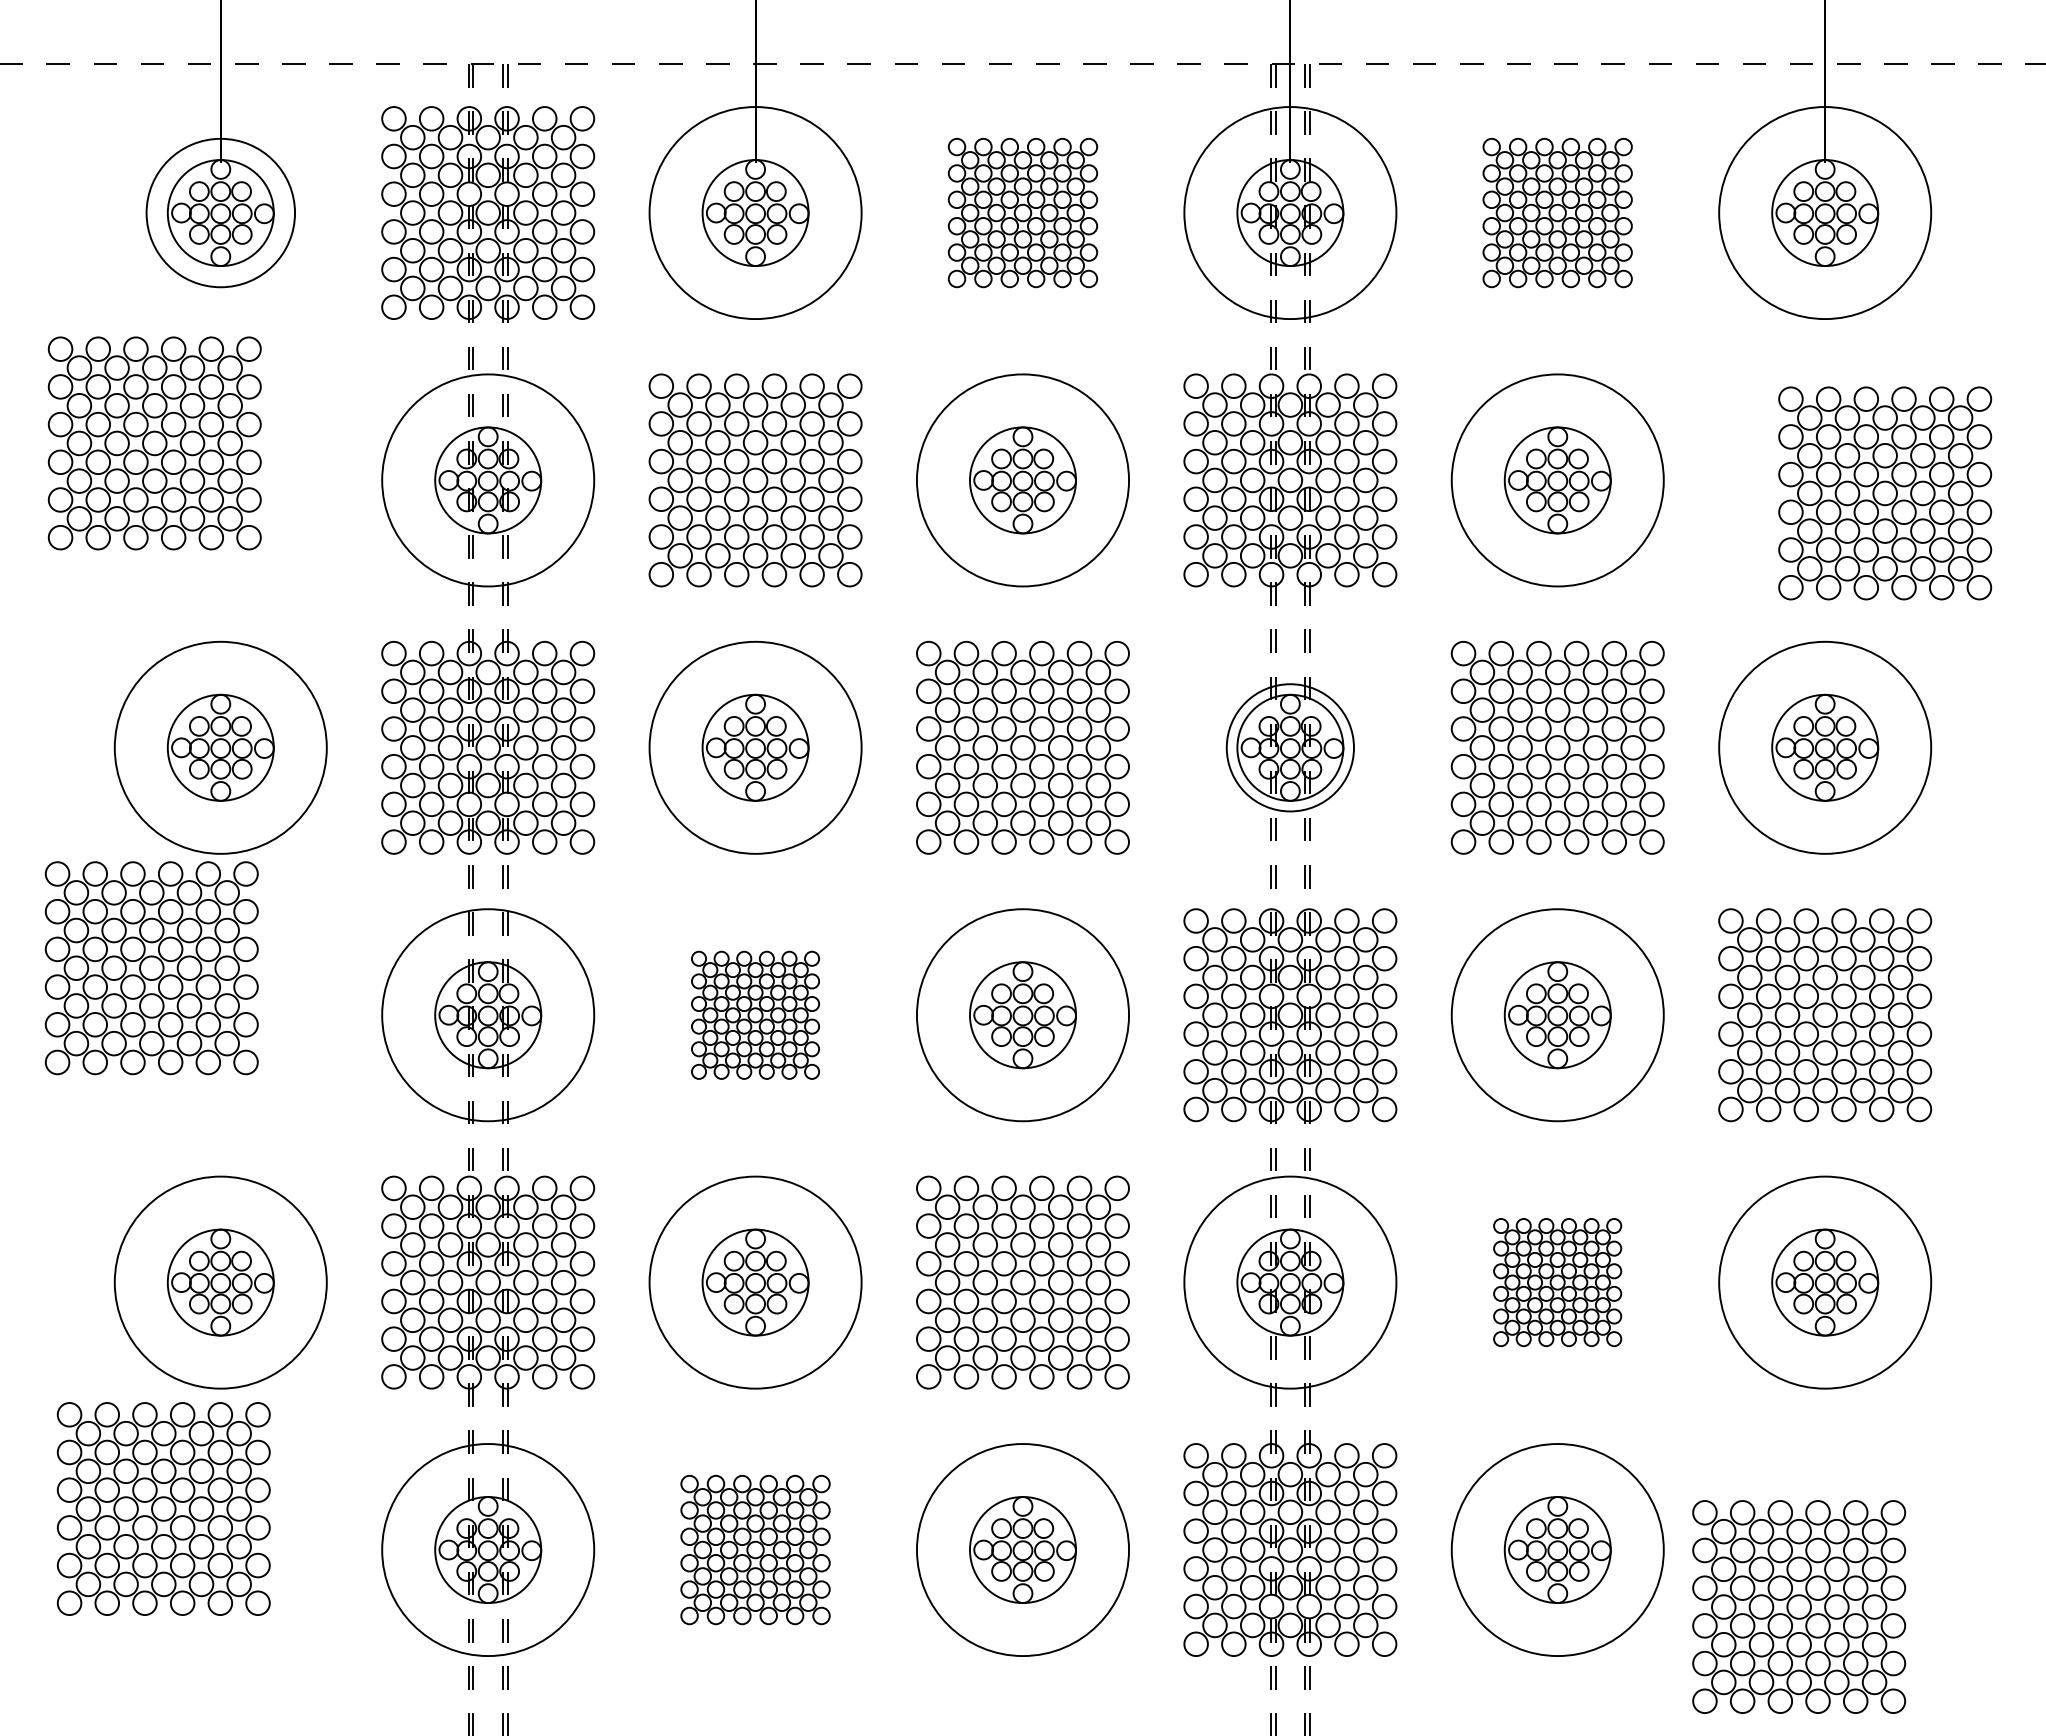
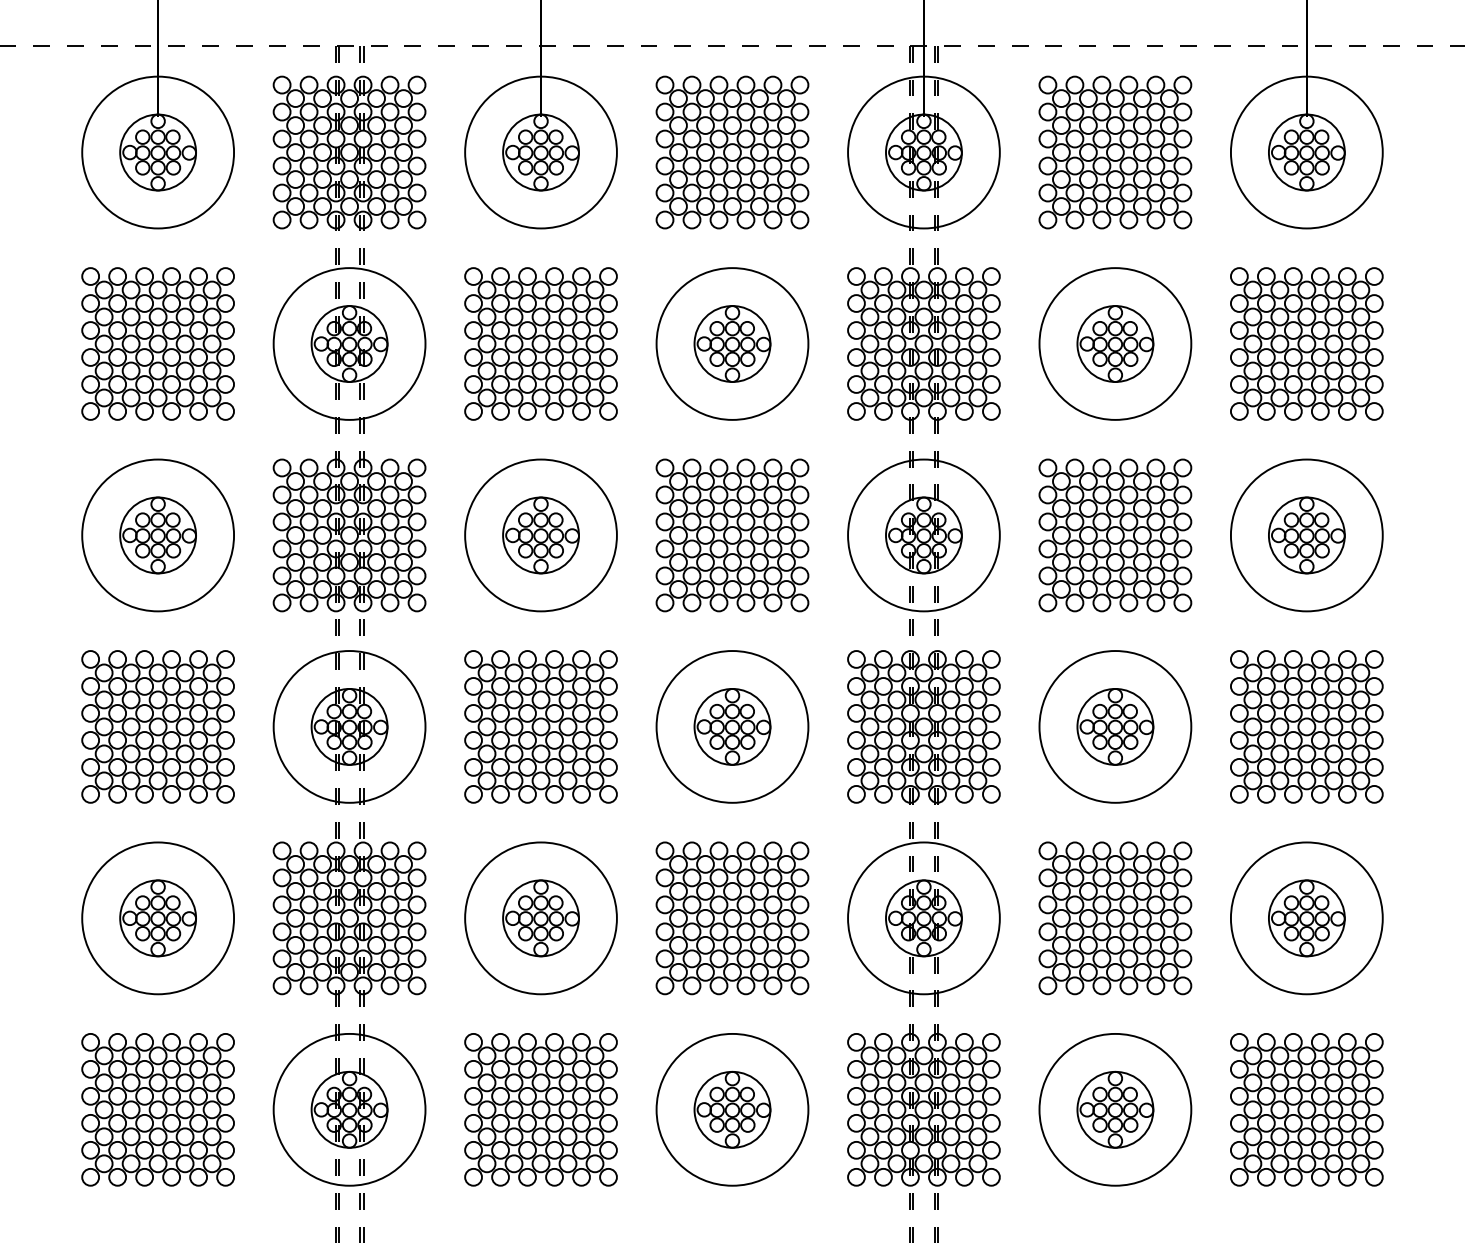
part: (1022, 212) -> (732, 152), size x1.43
part: (1557, 212) -> (1115, 152), size x1.43
circle: (220, 213) -> (157, 152), size x1.43
part: (154, 443) -> (157, 344), moved
part: (1885, 493) -> (1307, 344), moved
circle: (1290, 747) -> (924, 535), size x1.67
part: (151, 968) -> (157, 727), moved
part: (755, 1015) -> (540, 727), size x1.67
part: (1557, 1282) -> (1115, 918), size x1.67
part: (163, 1508) -> (157, 1109), moved
part: (755, 1549) -> (540, 1109), size x1.43
part: (1799, 1606) -> (1307, 1109), moved

